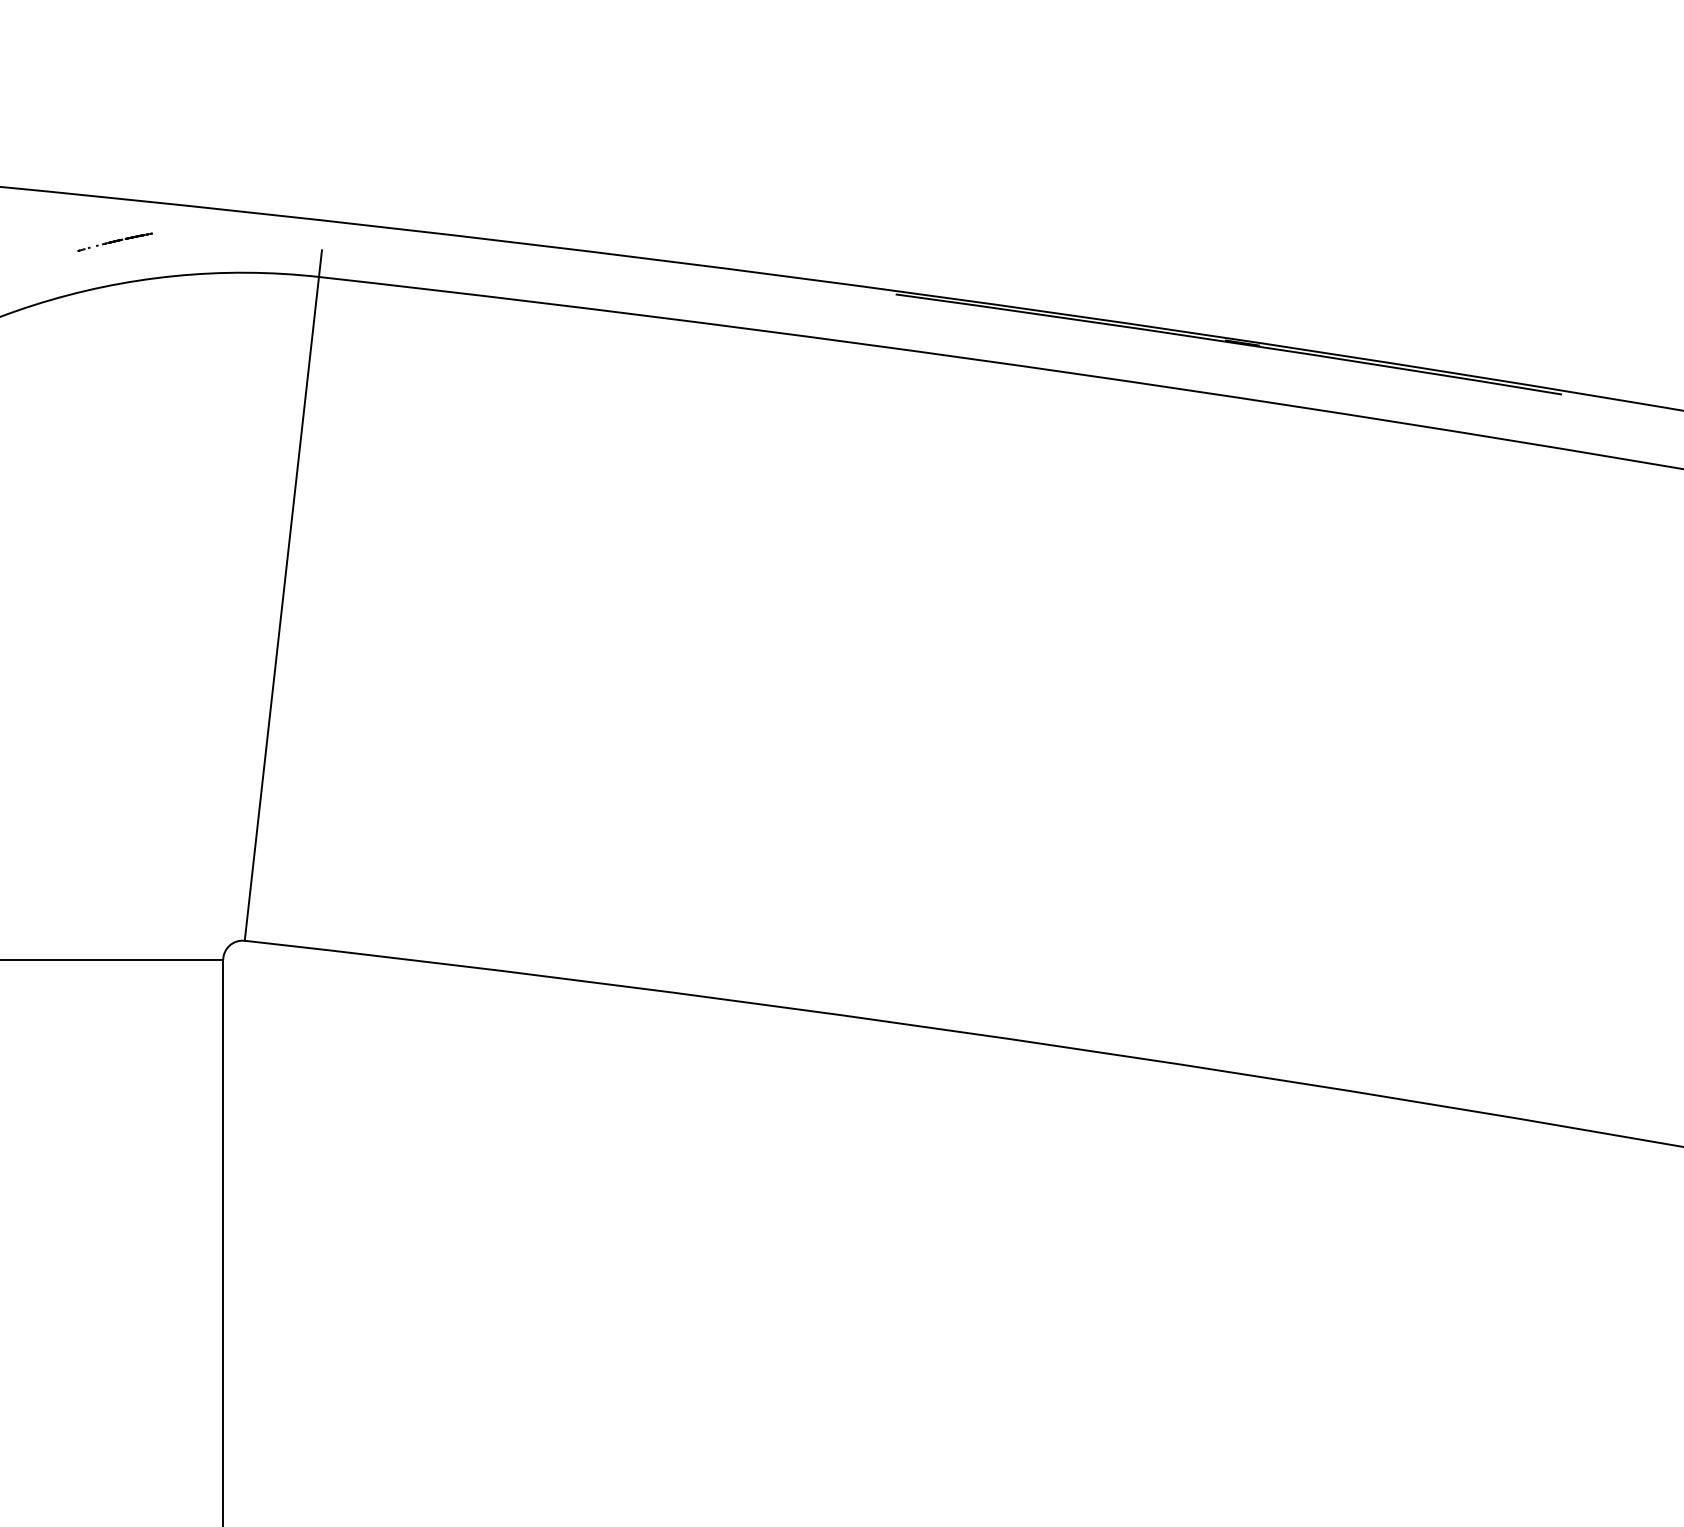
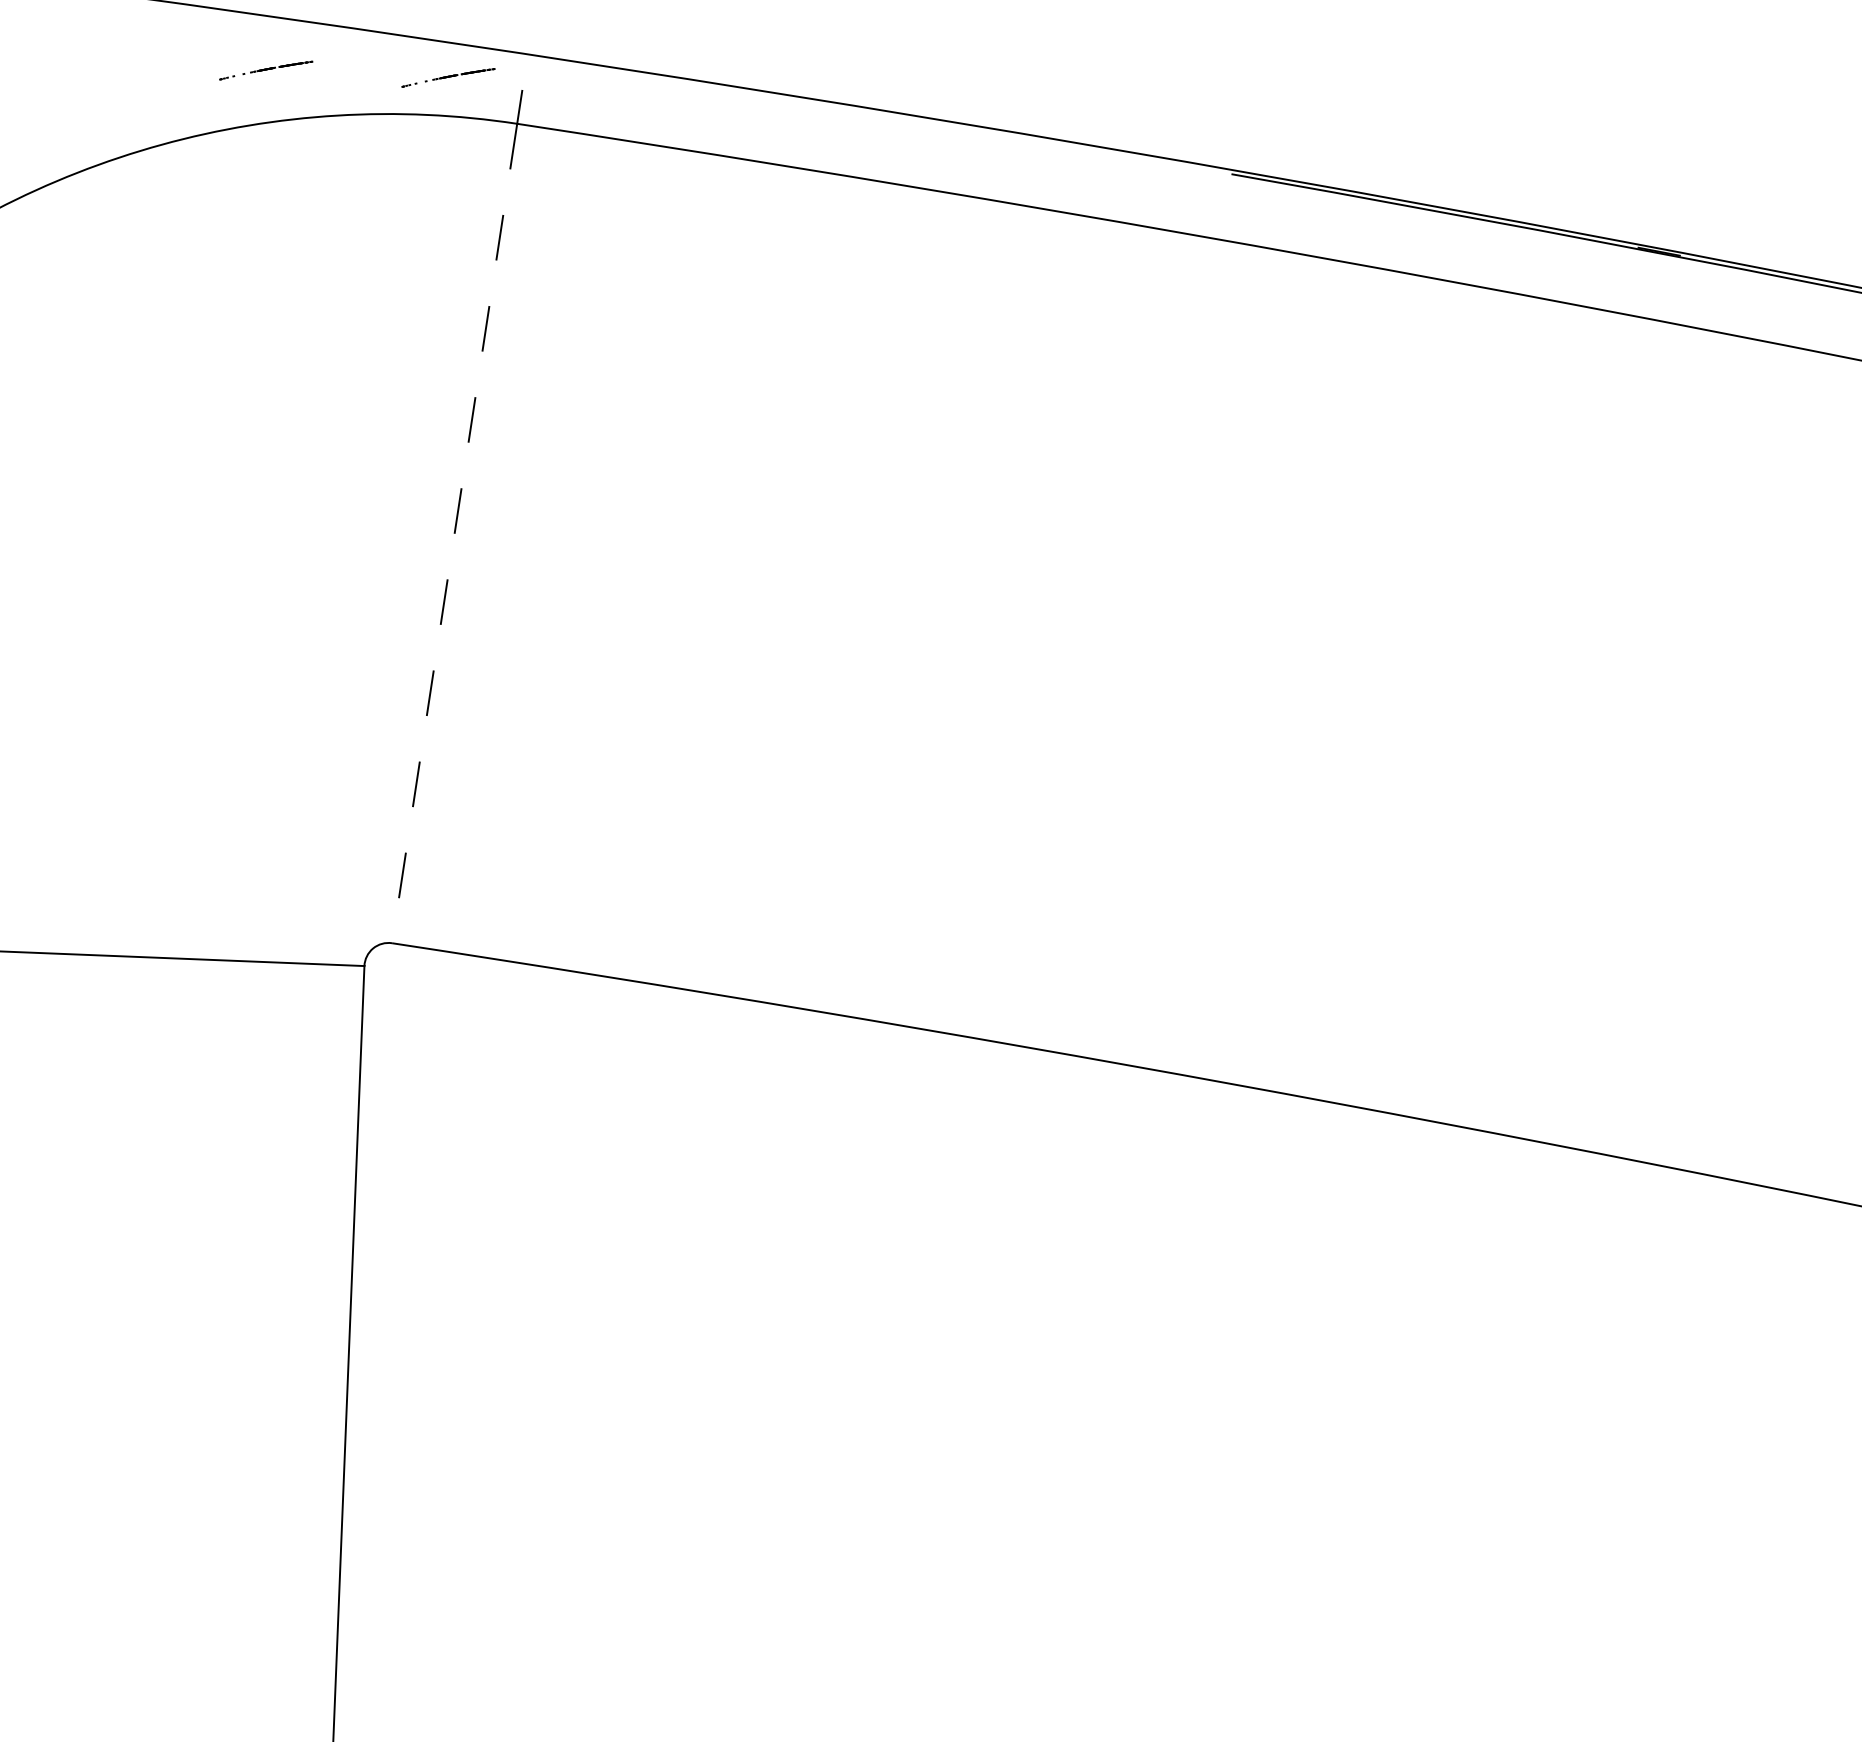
part: (261, 241) -> (447, 76), added
line: (281, 608) -> (454, 533), solid -> dashed

